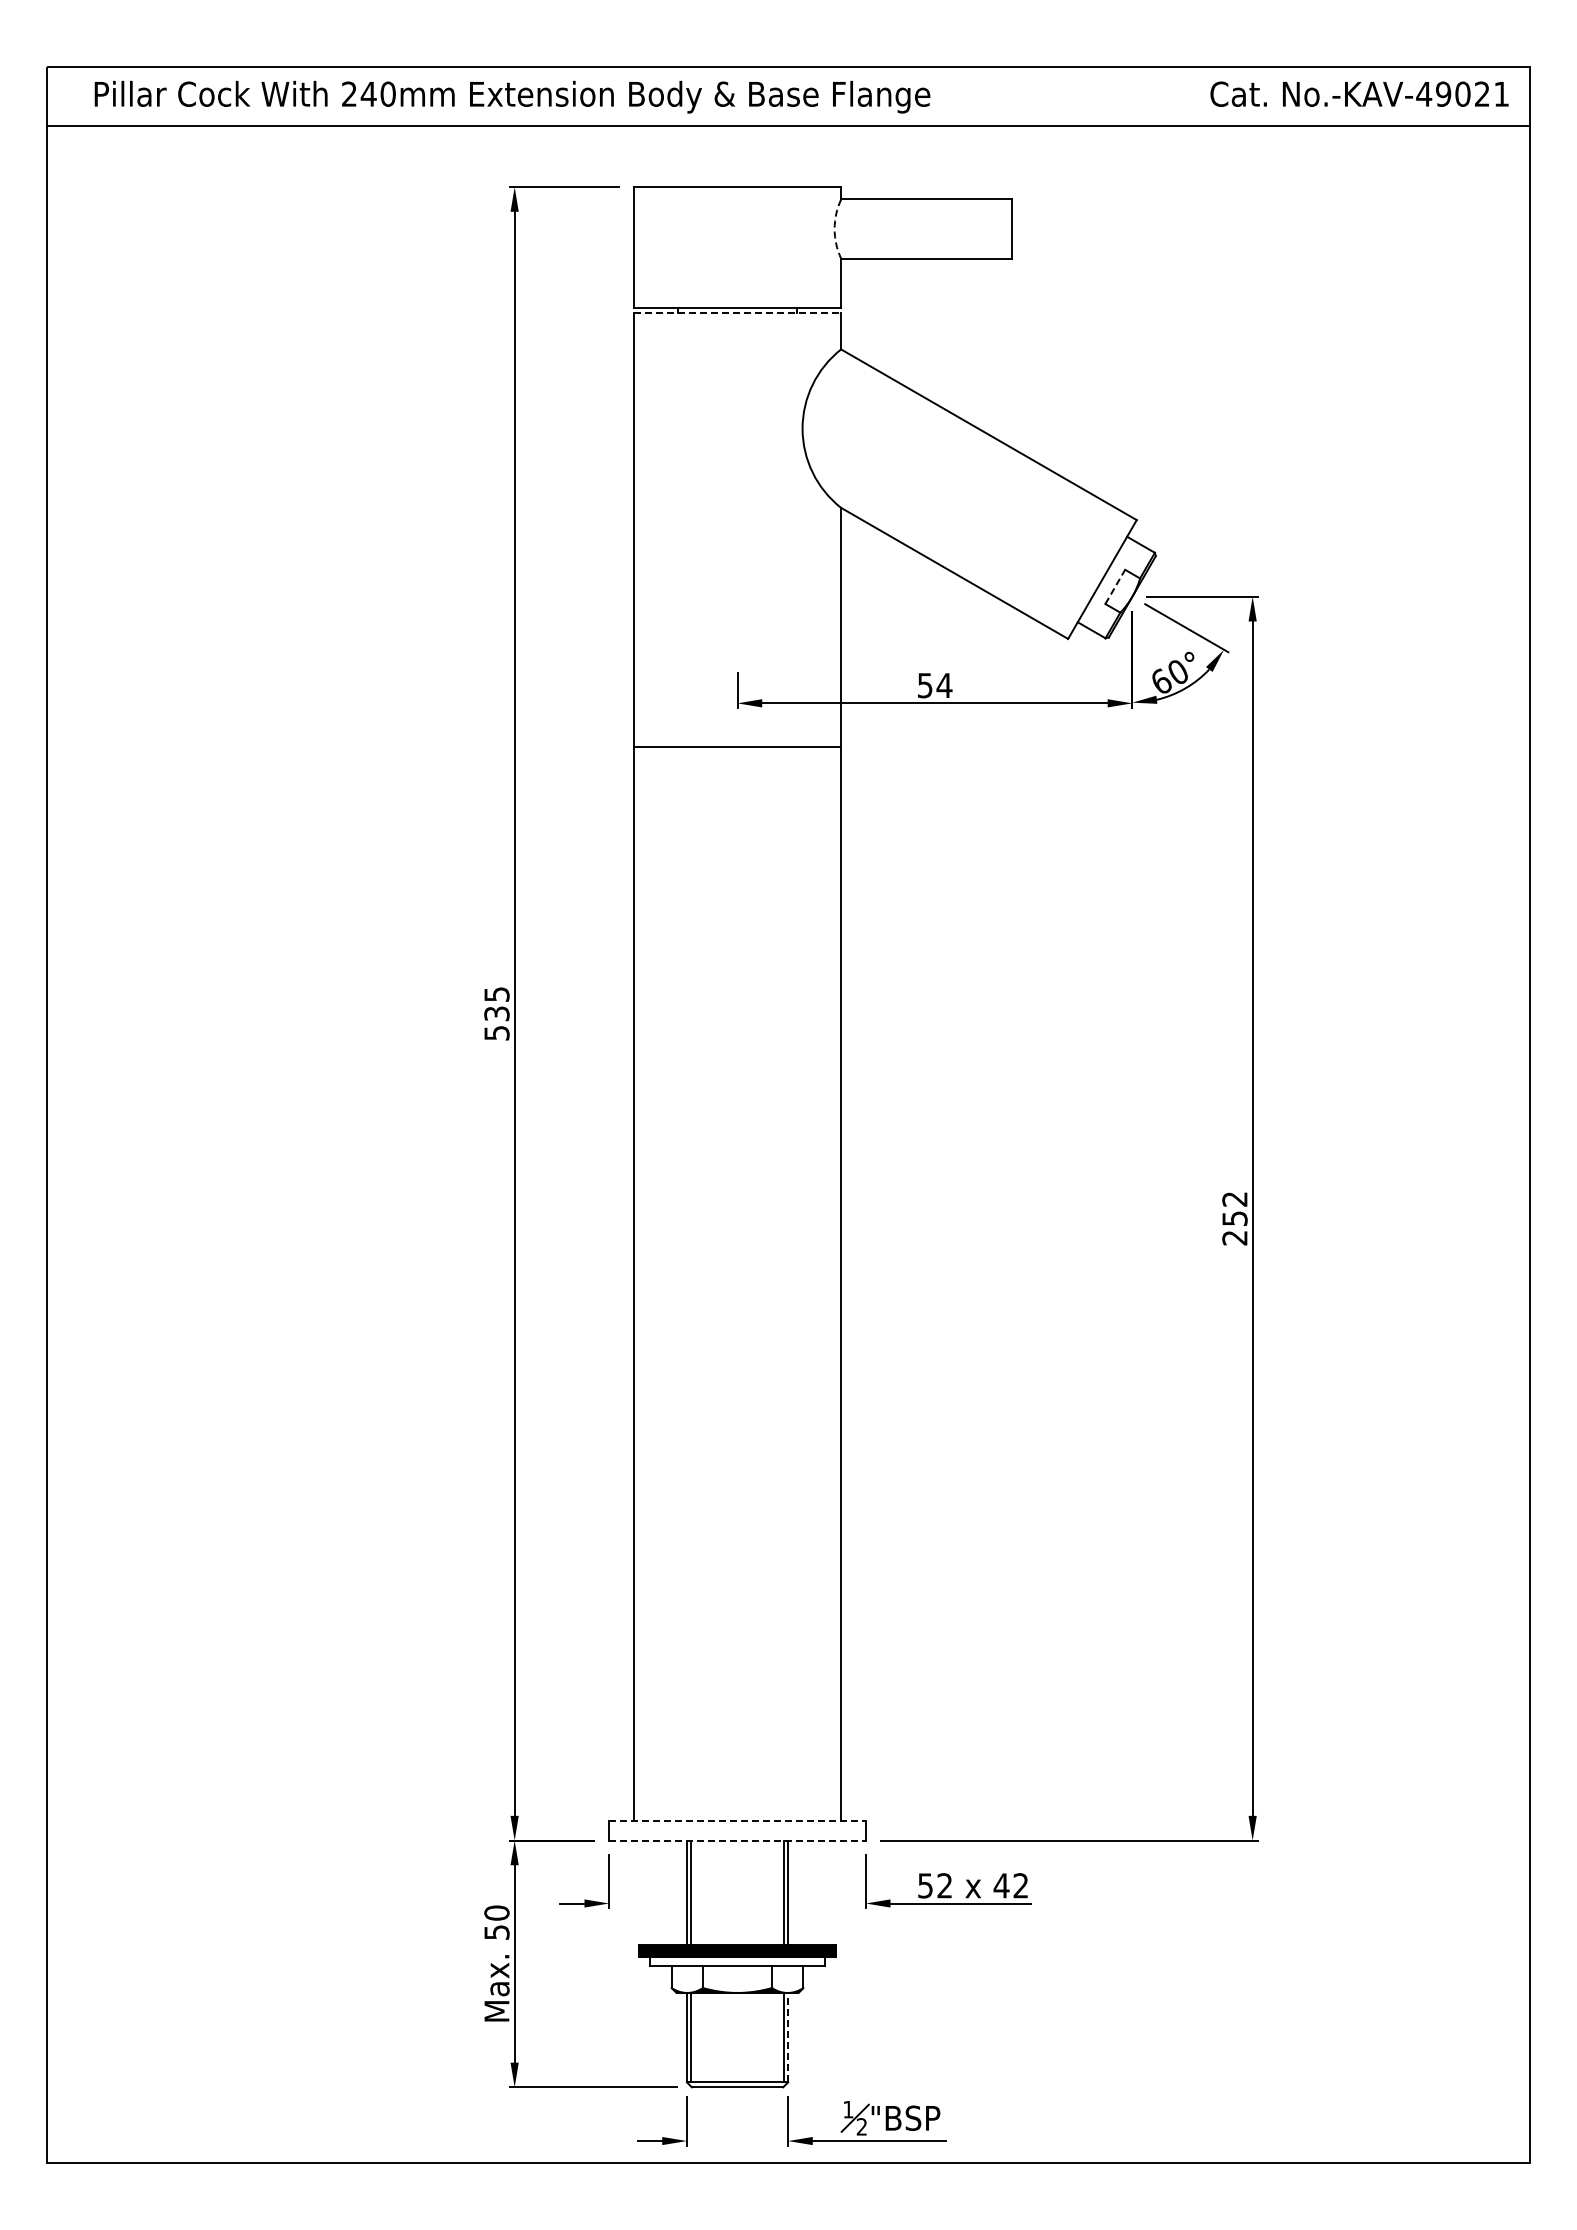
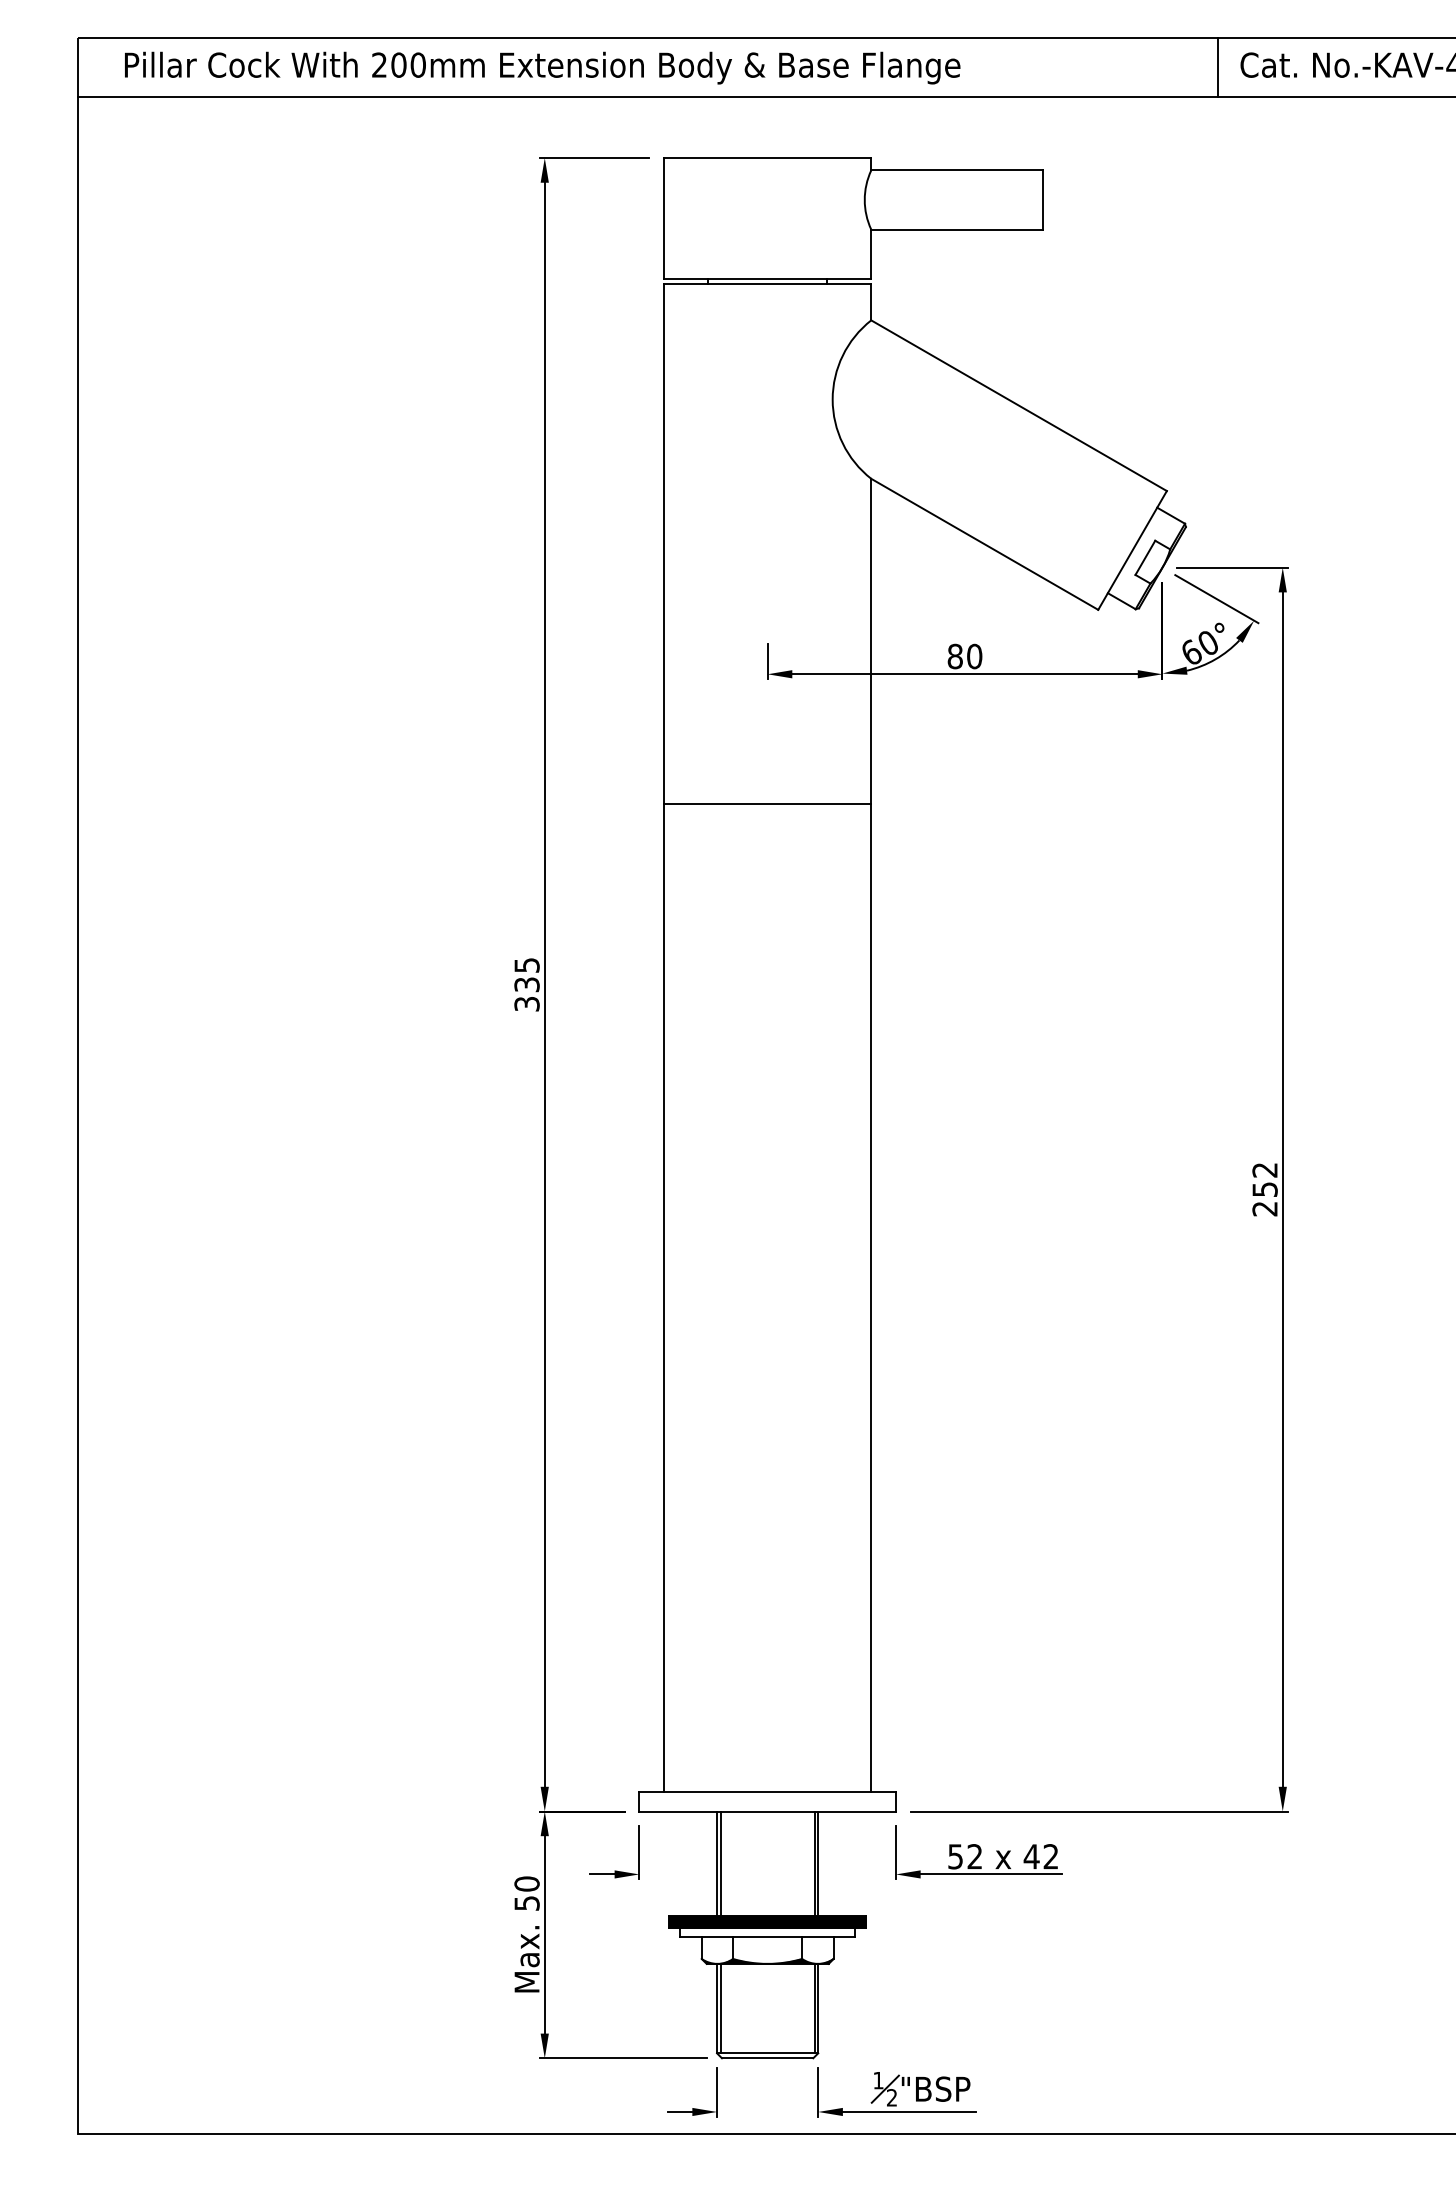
text: (368, 93) -> (398, 64), 240mm -> 200mm
line: (1188, 96) -> (1218, 67), added
arc: (834, 229) -> (864, 200), dashed -> solid
line: (737, 313) -> (767, 284), dashed -> solid
line: (1115, 586) -> (1145, 557), dashed -> solid
text: (934, 685) -> (964, 656), 54 -> 80
line: (737, 747) -> (767, 804), moved
text: (496, 1032) -> (526, 1003), 535 -> 335
line: (738, 1820) -> (768, 1791), dashed -> solid
line: (738, 1840) -> (768, 1811), dashed -> solid
line: (788, 2037) -> (818, 2008), dashed -> solid

